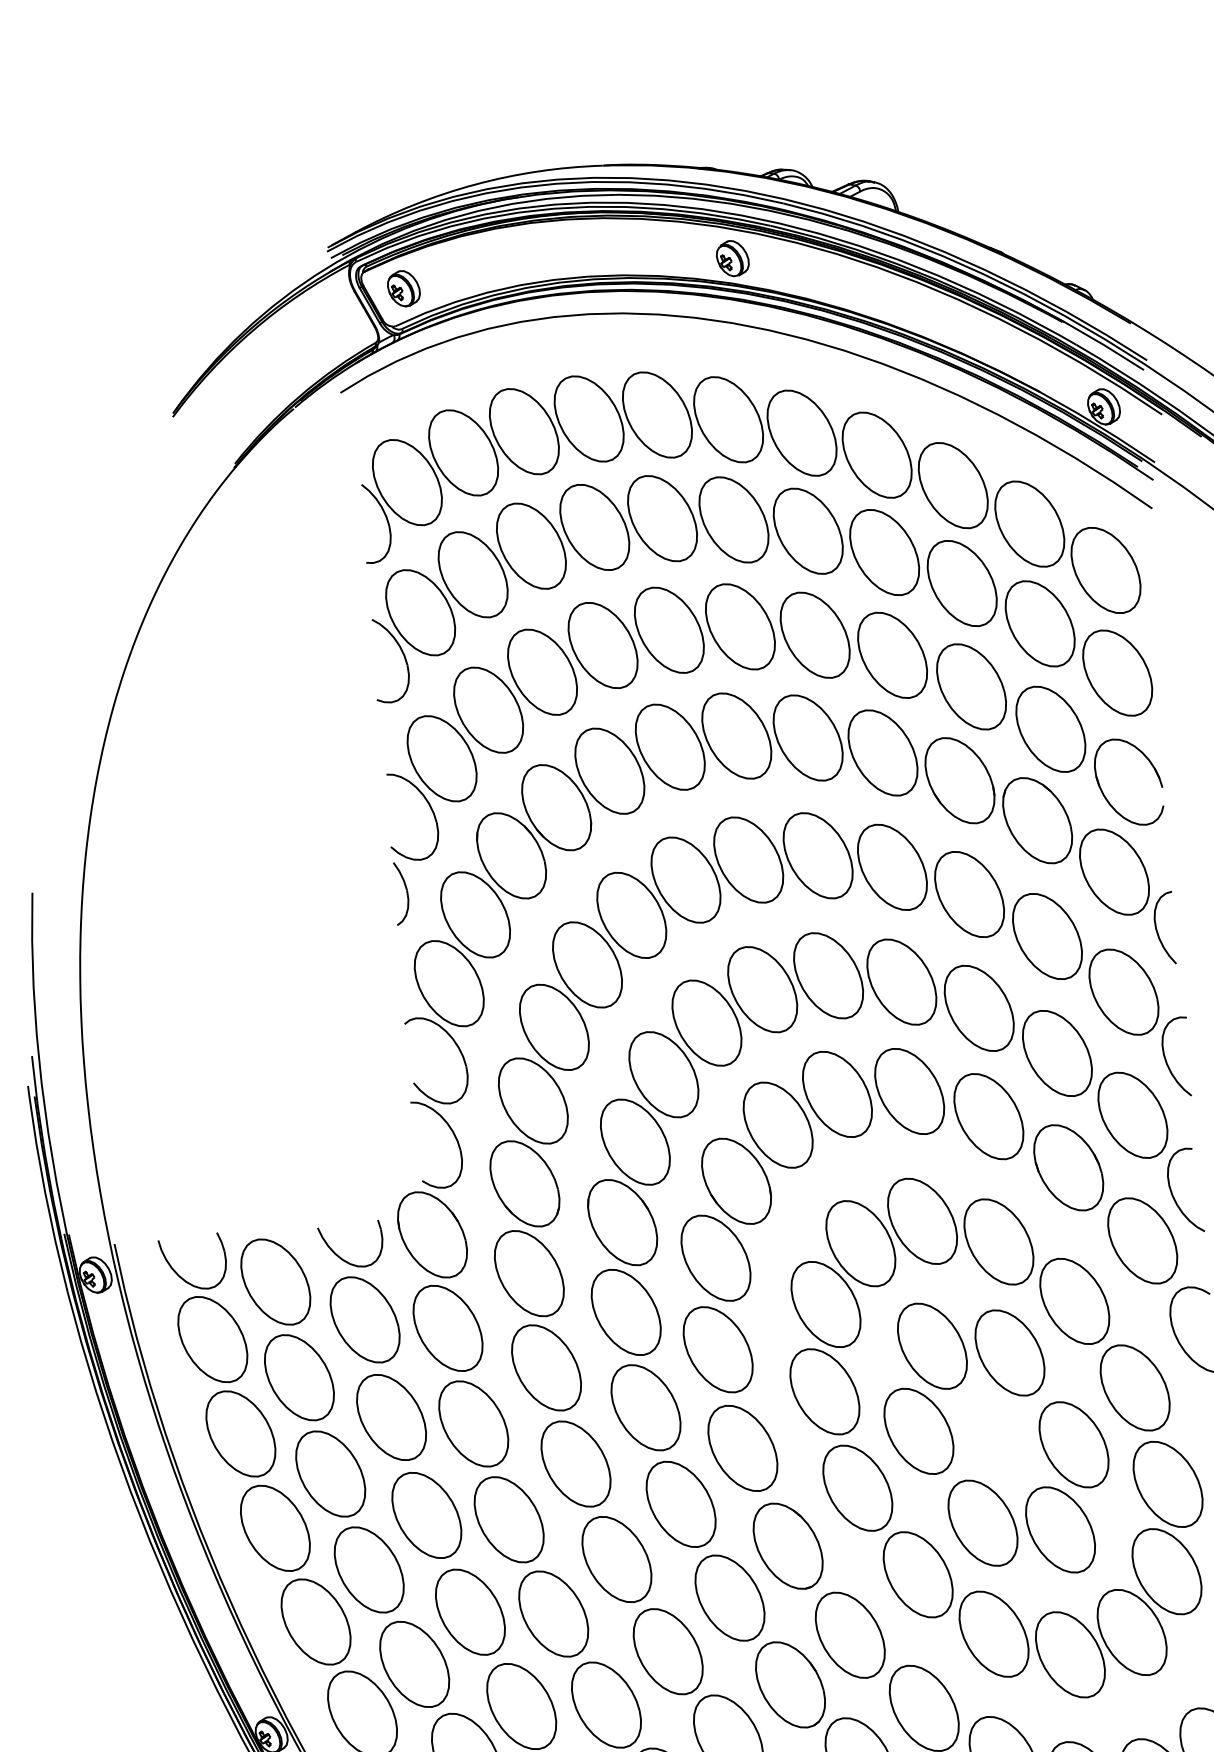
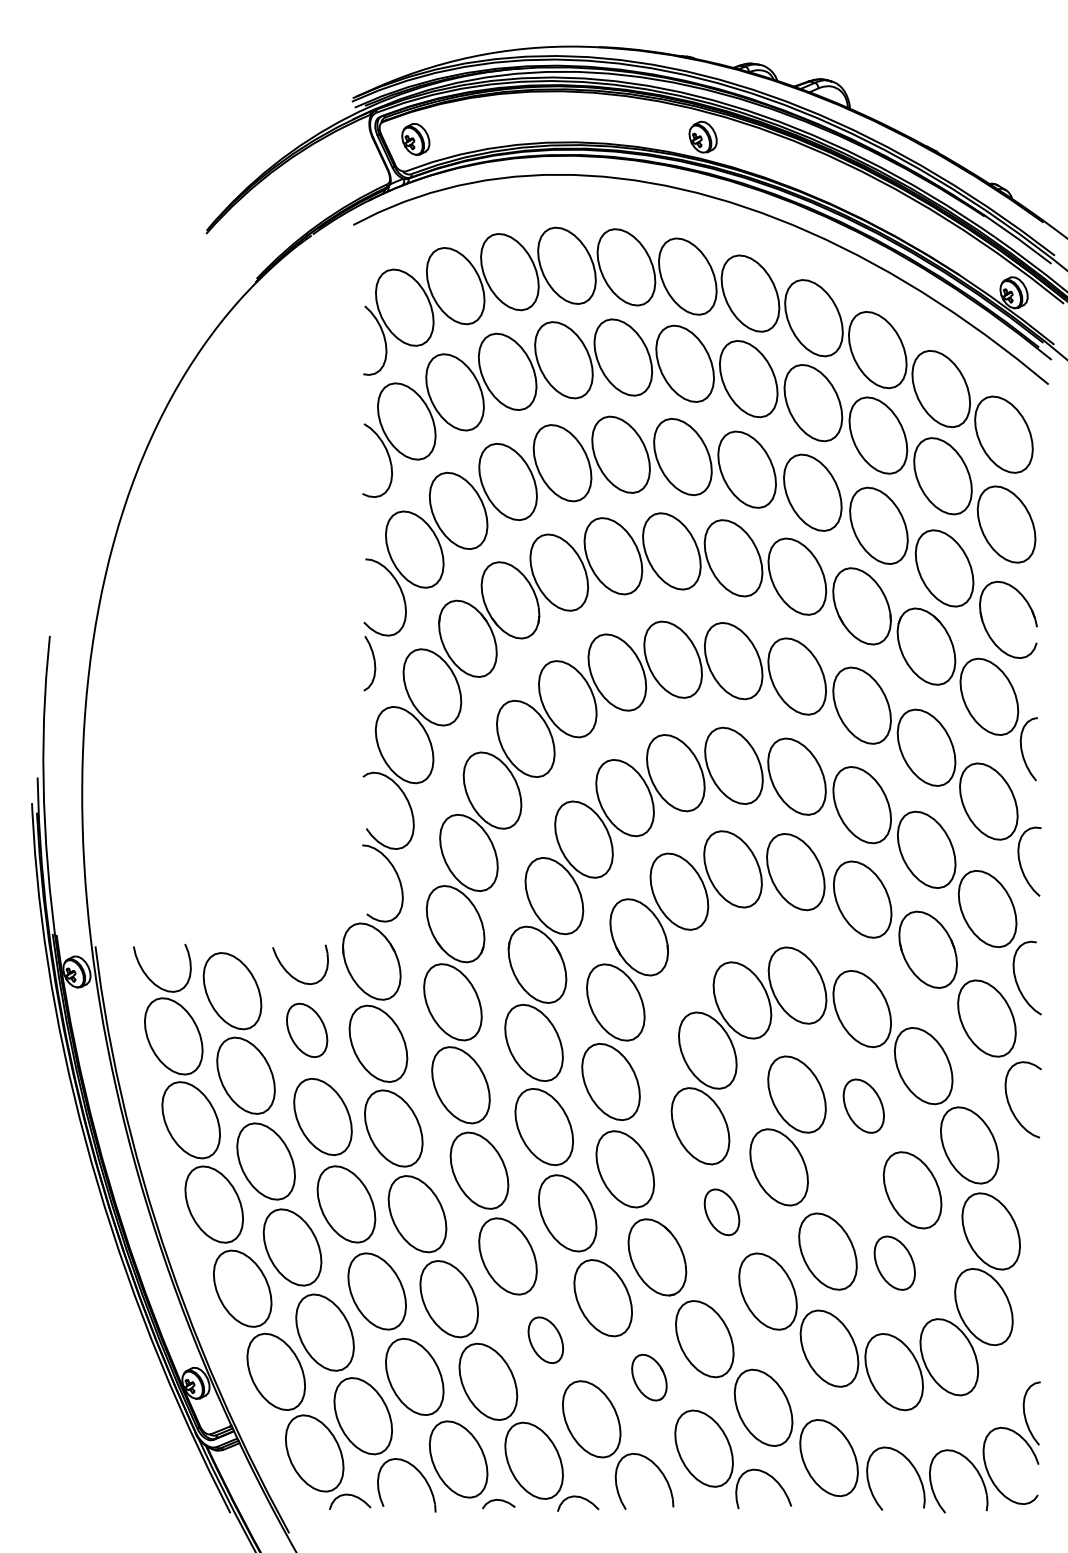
part: (364, 1320) -> (306, 1030), size x0.7
part: (1009, 1353) -> (863, 1106), size x0.7
part: (857, 1488) -> (721, 1212), size x0.6
part: (1060, 1530) -> (894, 1263), size x0.7
part: (667, 1652) -> (545, 1340), size x0.6
part: (790, 1684) -> (649, 1377), size x0.6

